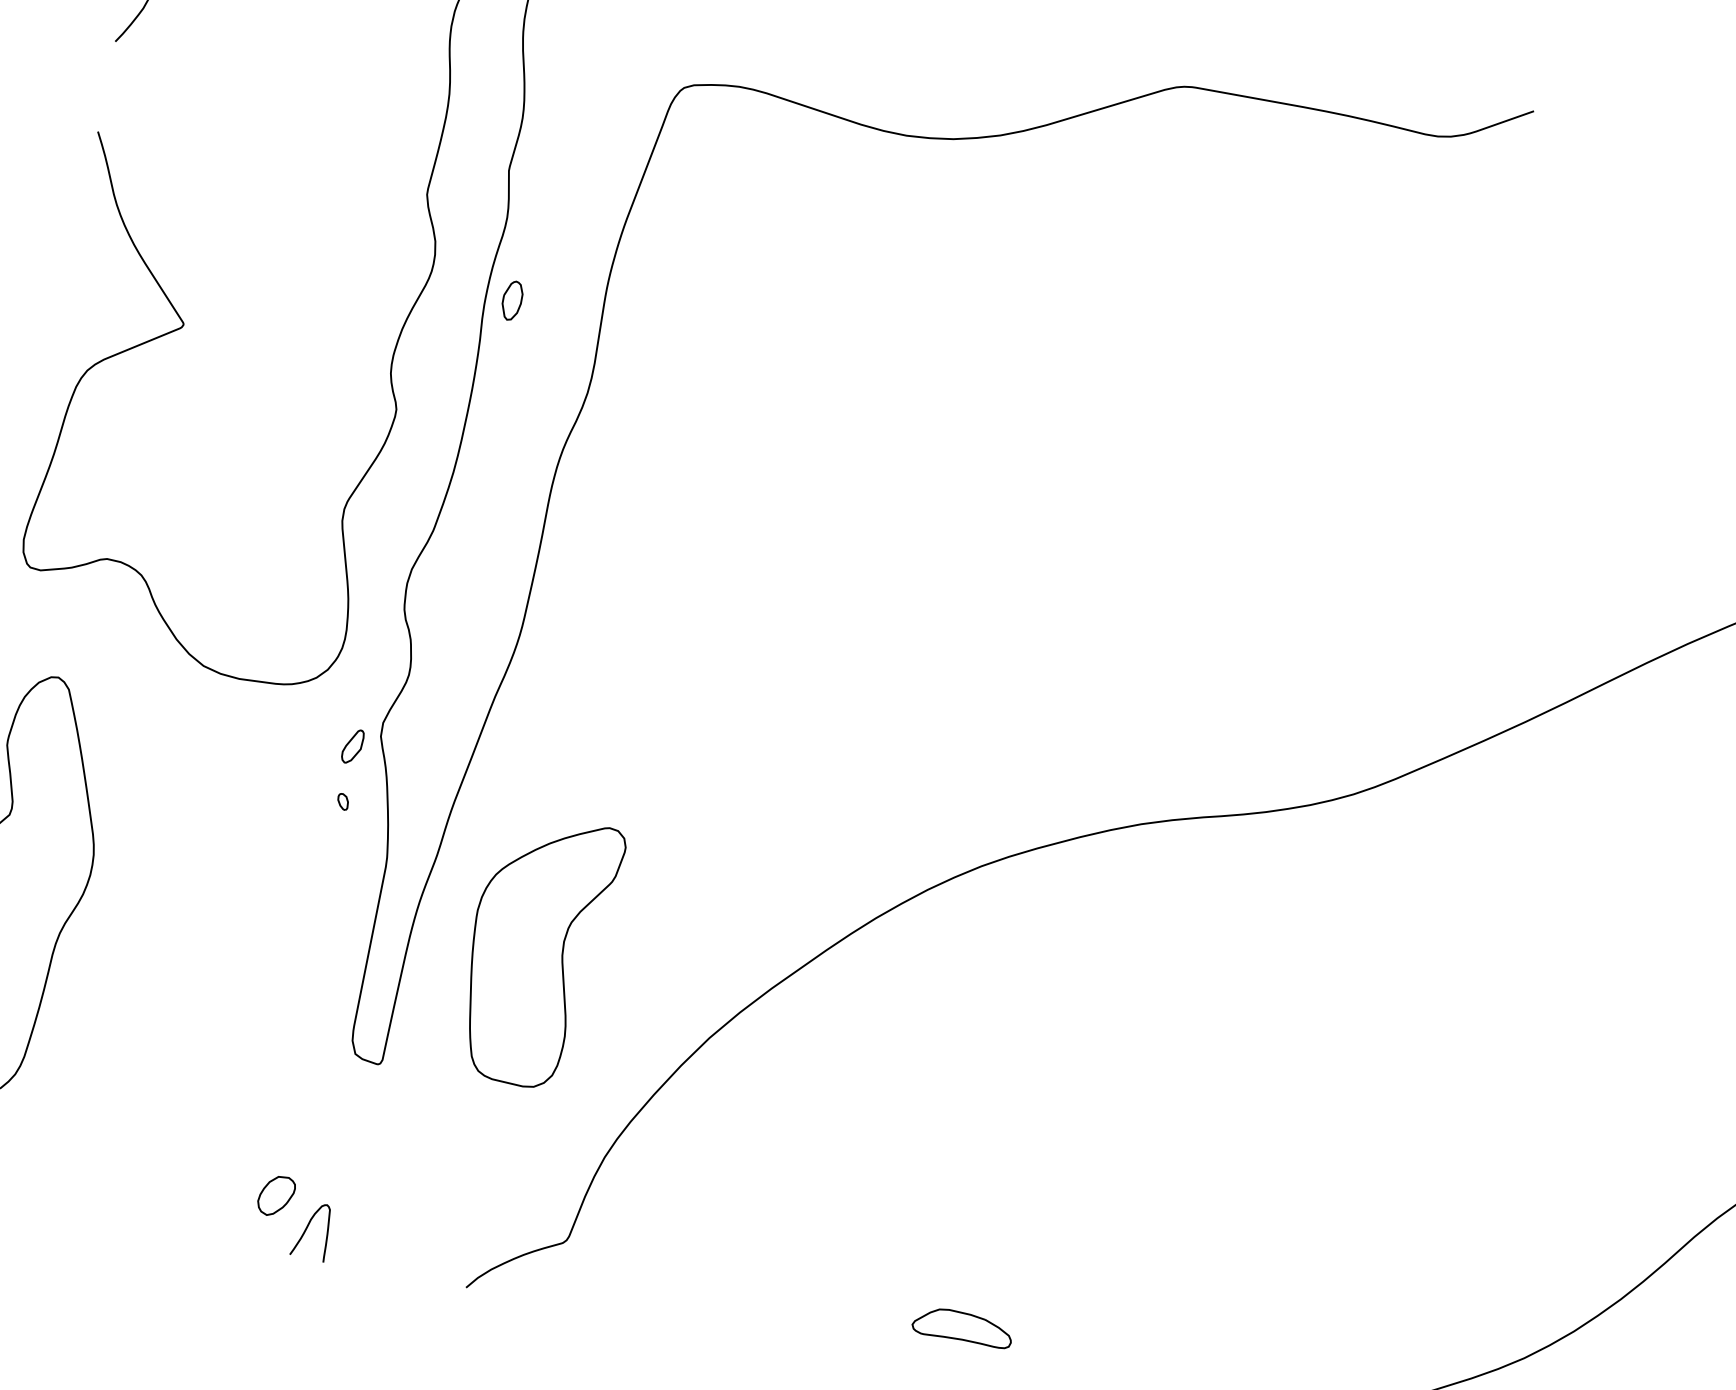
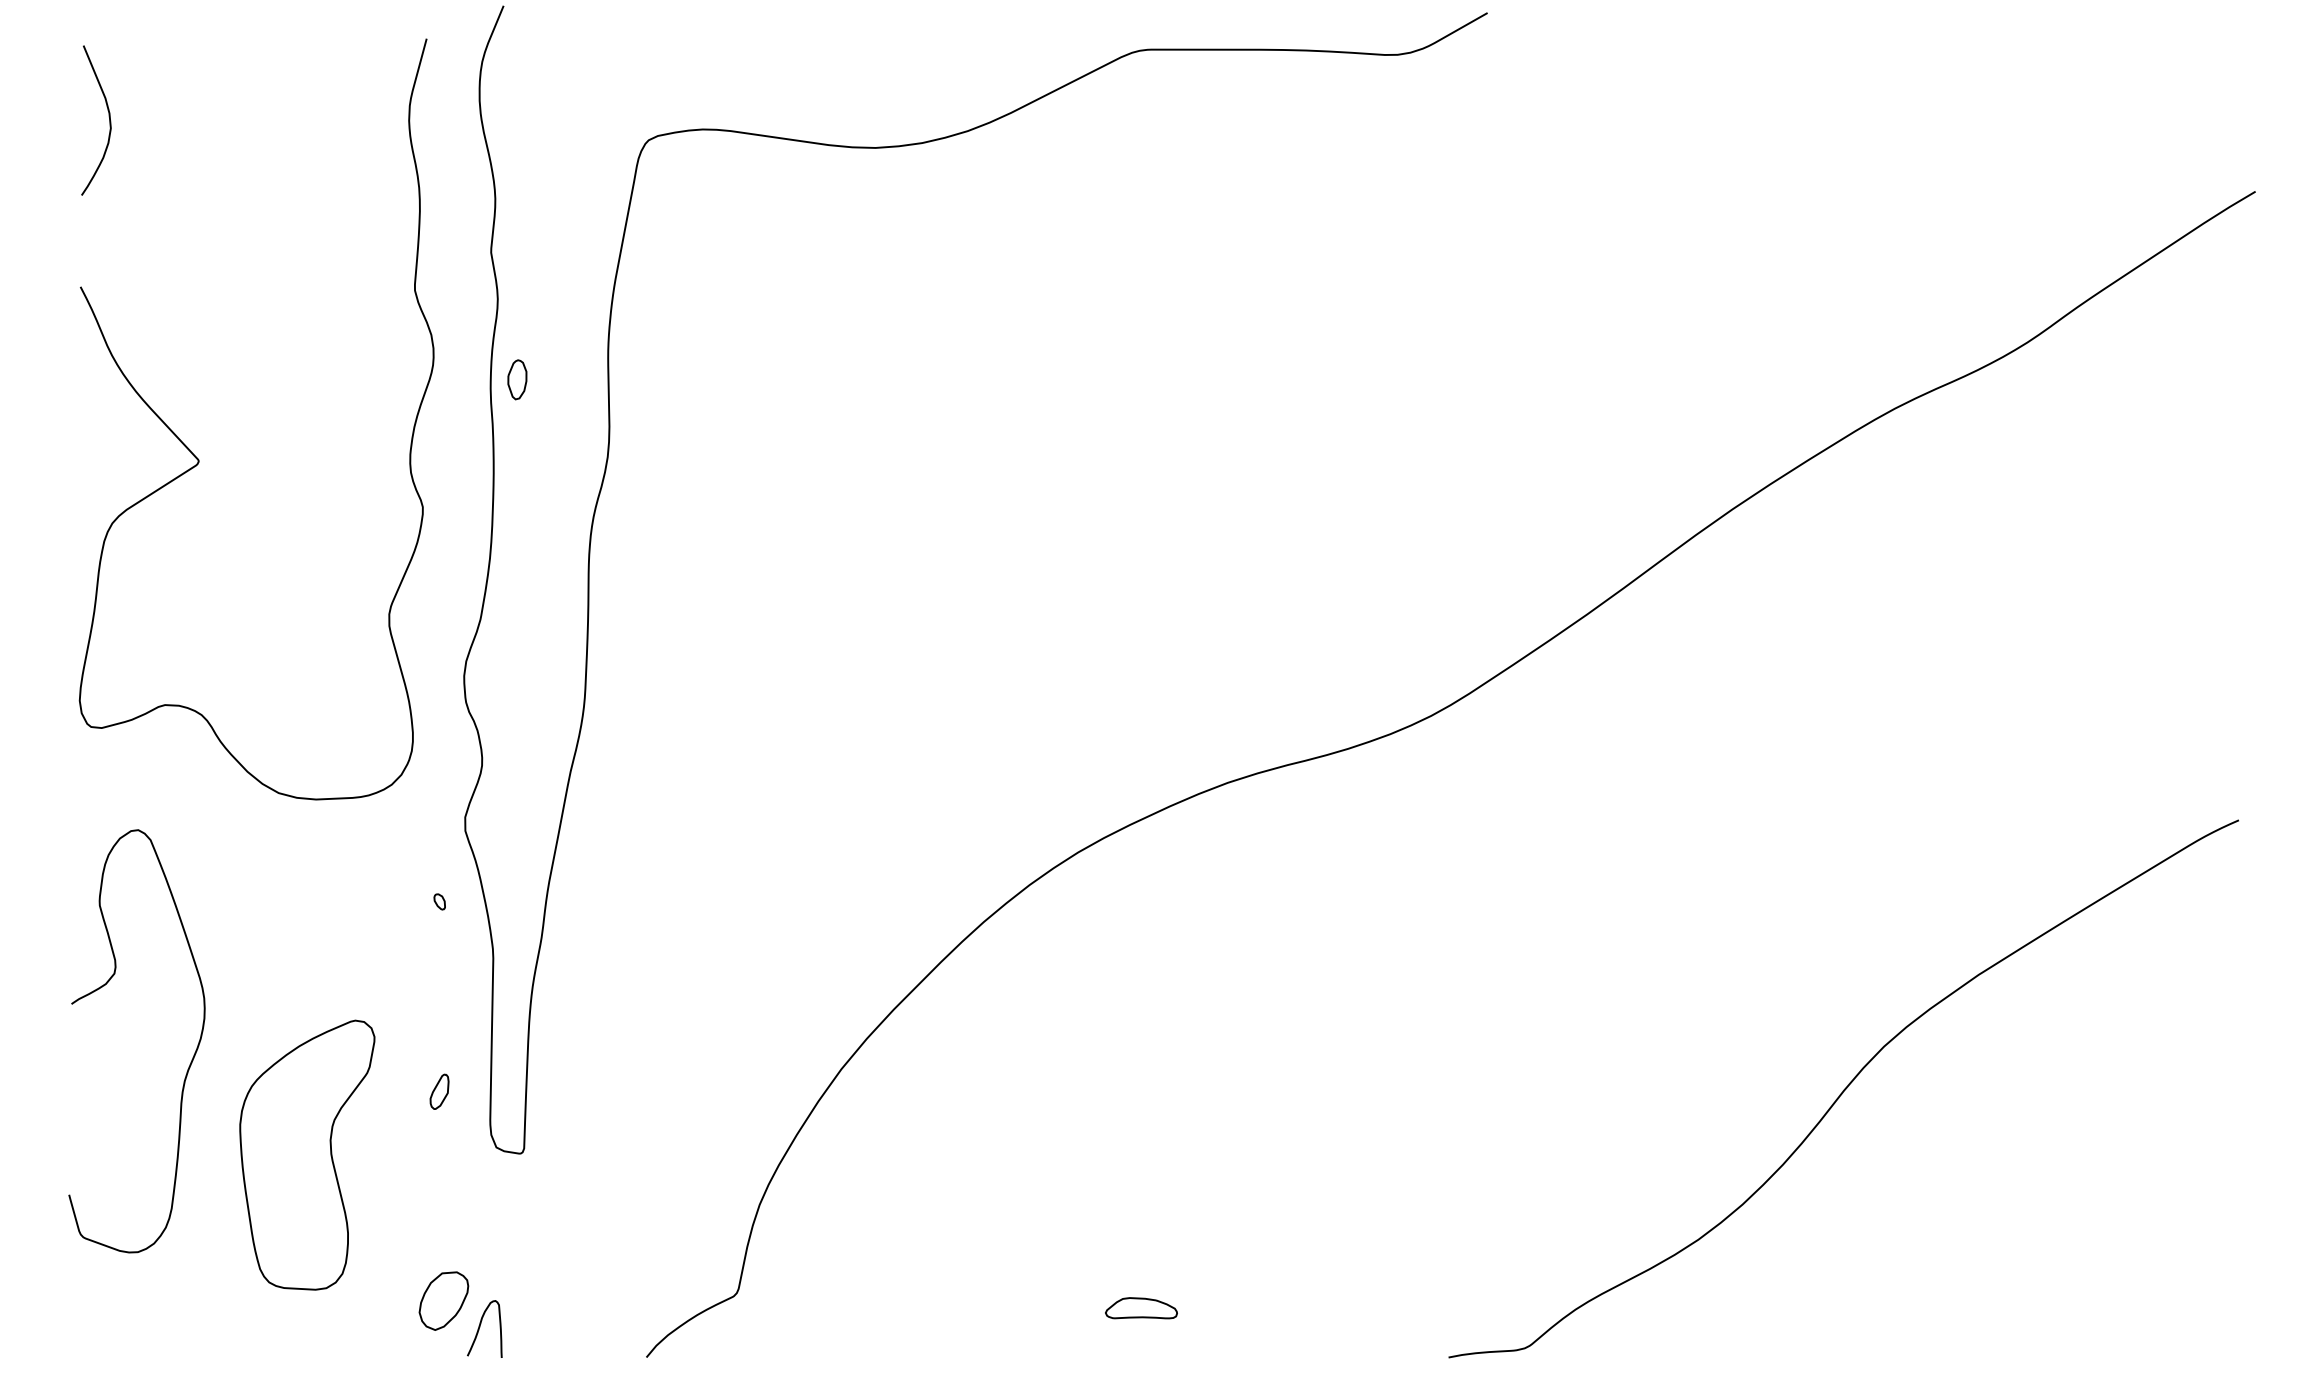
part: (352, 746) -> (439, 1091), moved
part: (538, 951) -> (307, 1154), moved
part: (276, 1195) -> (443, 1300), size x1.43
part: (962, 1327) -> (1141, 1308), size x0.71

